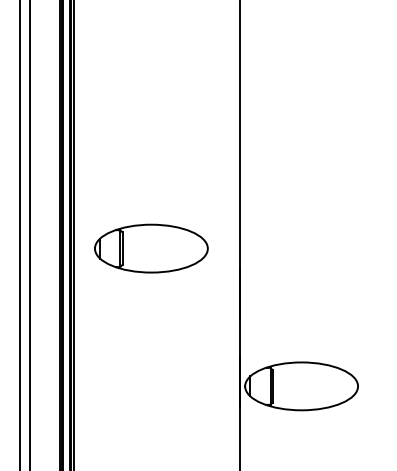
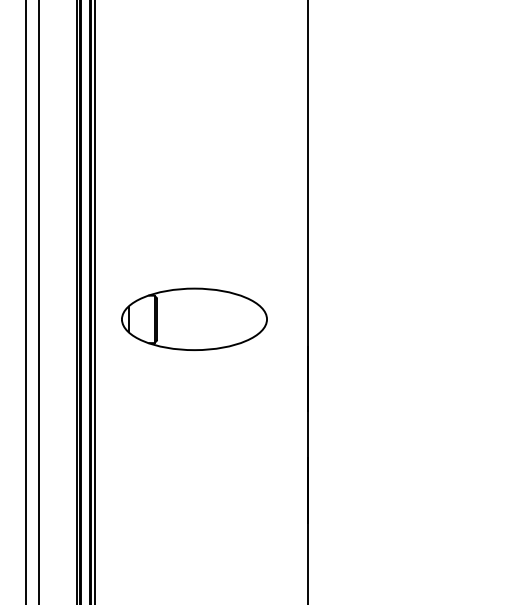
part: (301, 385) -> (387, 495), removed

